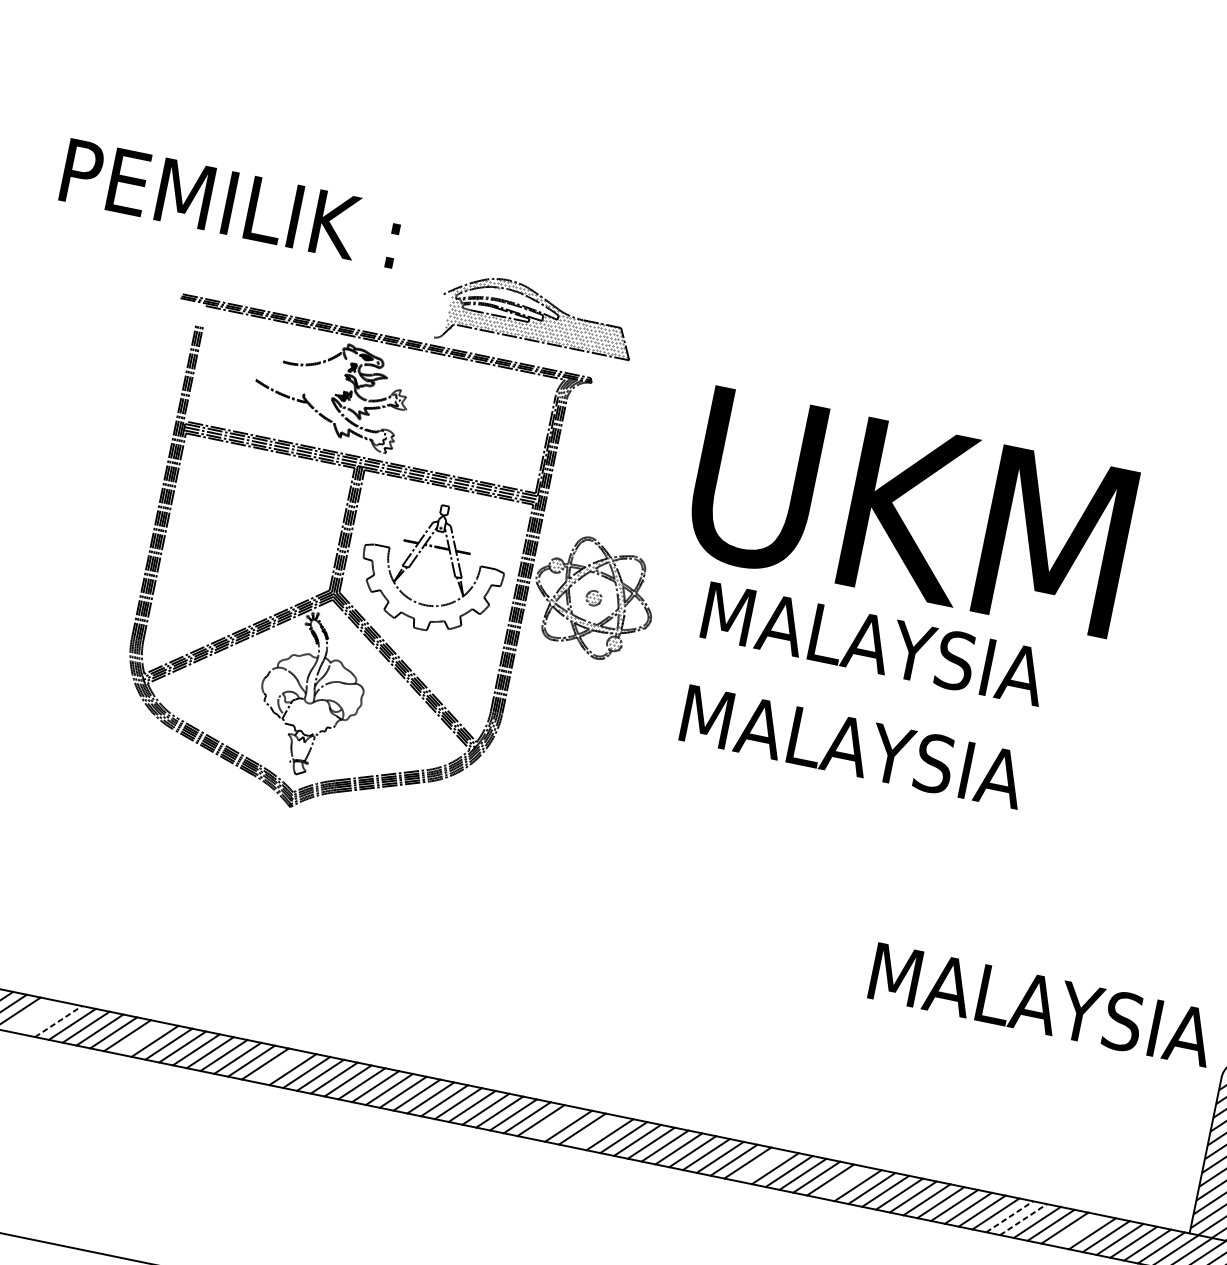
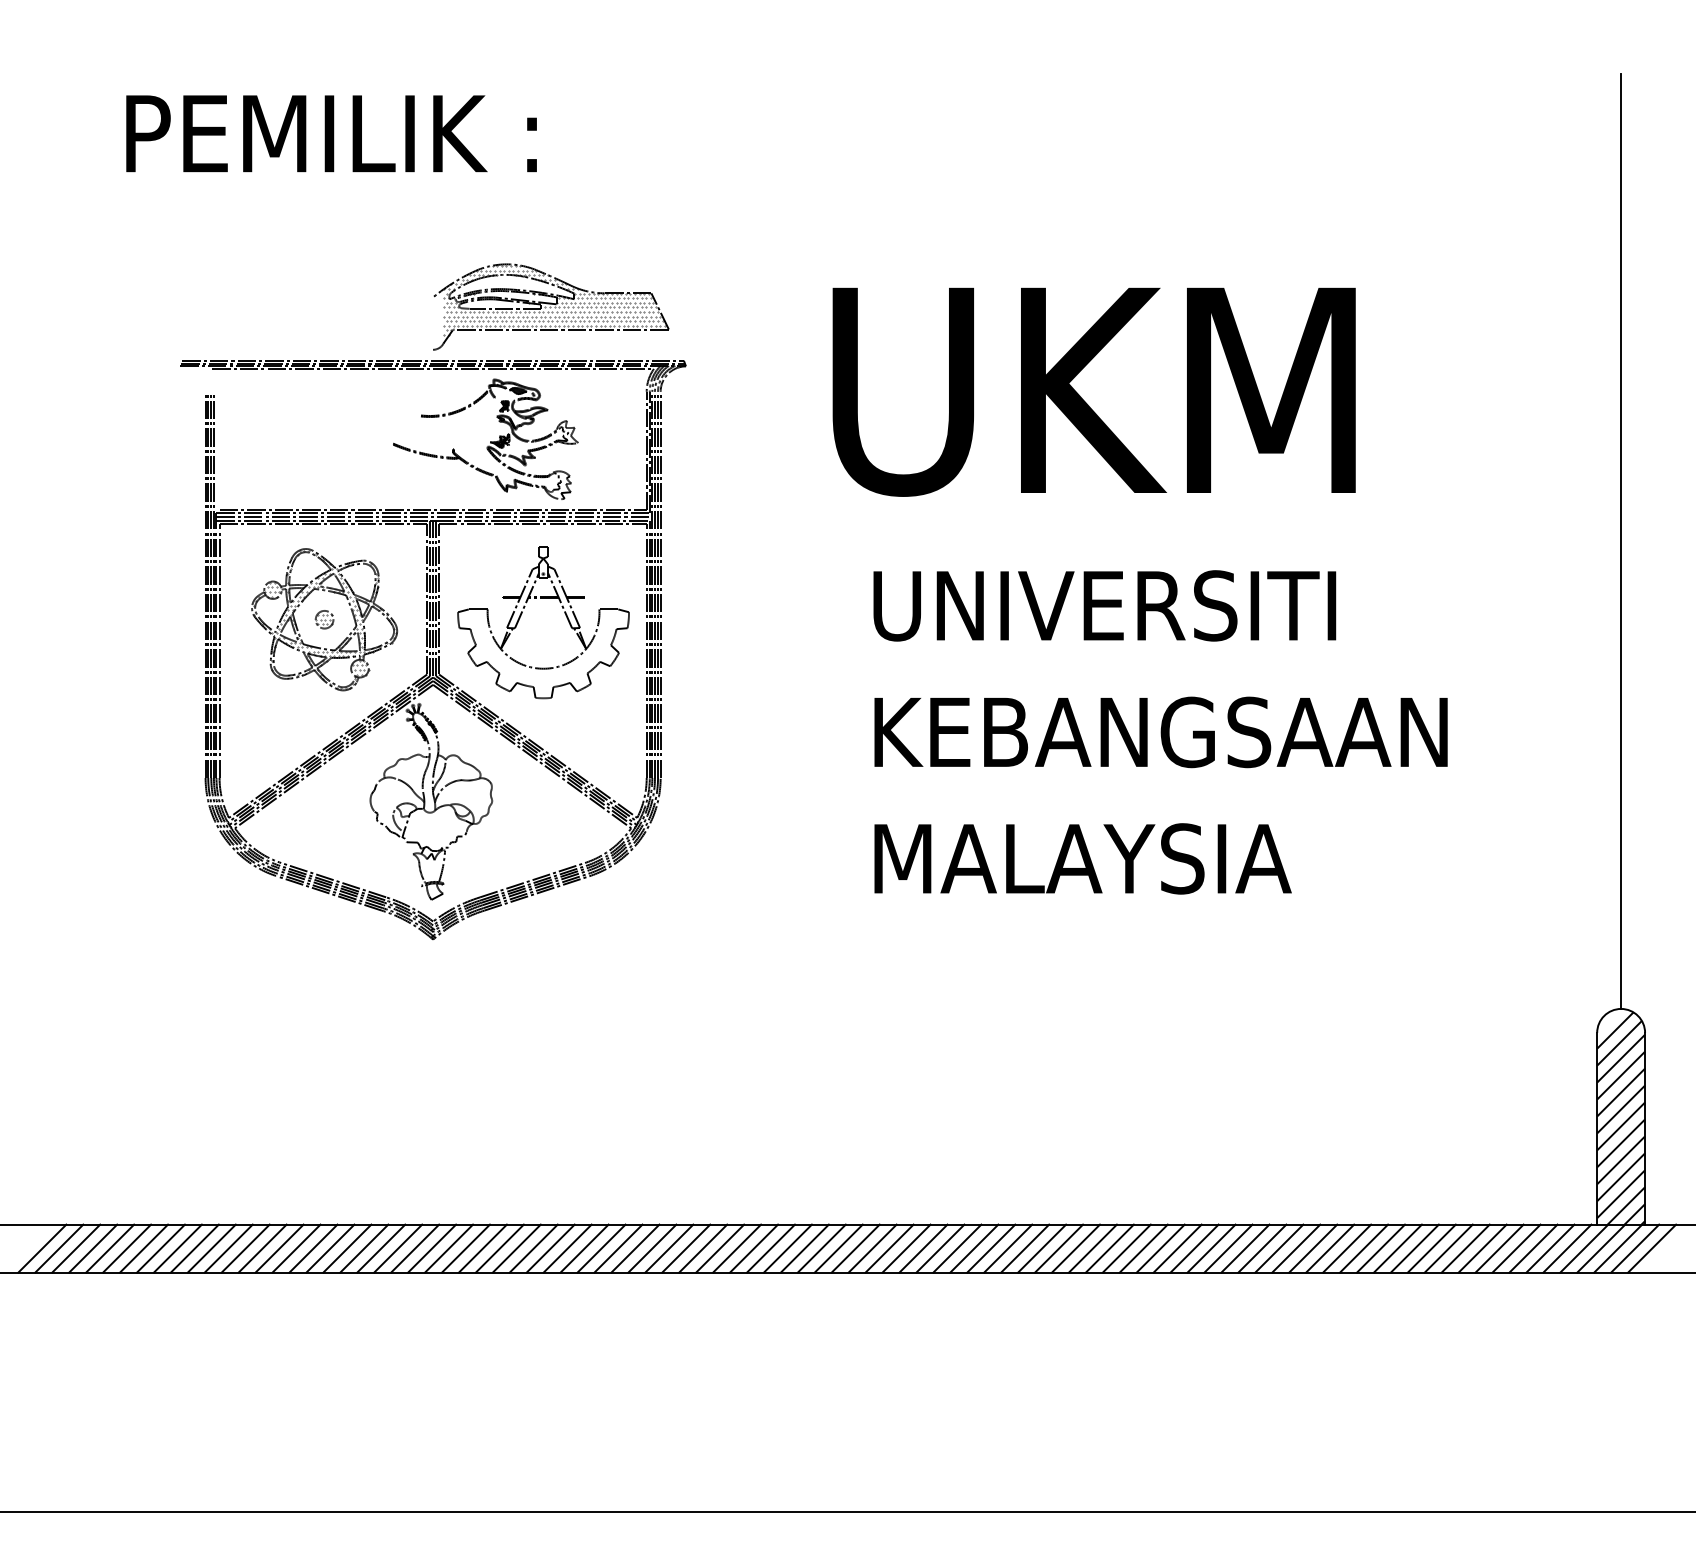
text: (231, 203) -> (331, 133), moved
part: (537, 322) -> (551, 306), moved
part: (331, 390) -> (485, 438), moved
text: (910, 513) -> (1093, 391), moved
part: (593, 598) -> (324, 619), moved
text: (892, 647) -> (1104, 605), MALAYSIA -> UNIVERSITI
text: (919, 760) -> (1164, 732), MALAYSIA -> KEBANGSAAN
text: (1041, 1004) -> (1082, 858), moved
line: (30, 1015) -> (177, 1248), added
line: (44, 1018) -> (194, 1248), added
line: (58, 1021) -> (211, 1248), dashed -> solid
line: (141, 1038) -> (313, 1248), added
line: (278, 1066) -> (482, 1248), added
line: (554, 1123) -> (821, 1248), added
line: (596, 1131) -> (872, 1248), added
line: (761, 1165) -> (1075, 1248), added
line: (844, 1182) -> (1177, 1248), added
line: (1010, 1216) -> (1381, 1248), dashed -> solid
line: (1023, 1219) -> (1397, 1248), dashed -> solid
line: (1078, 1230) -> (1465, 1248), added

